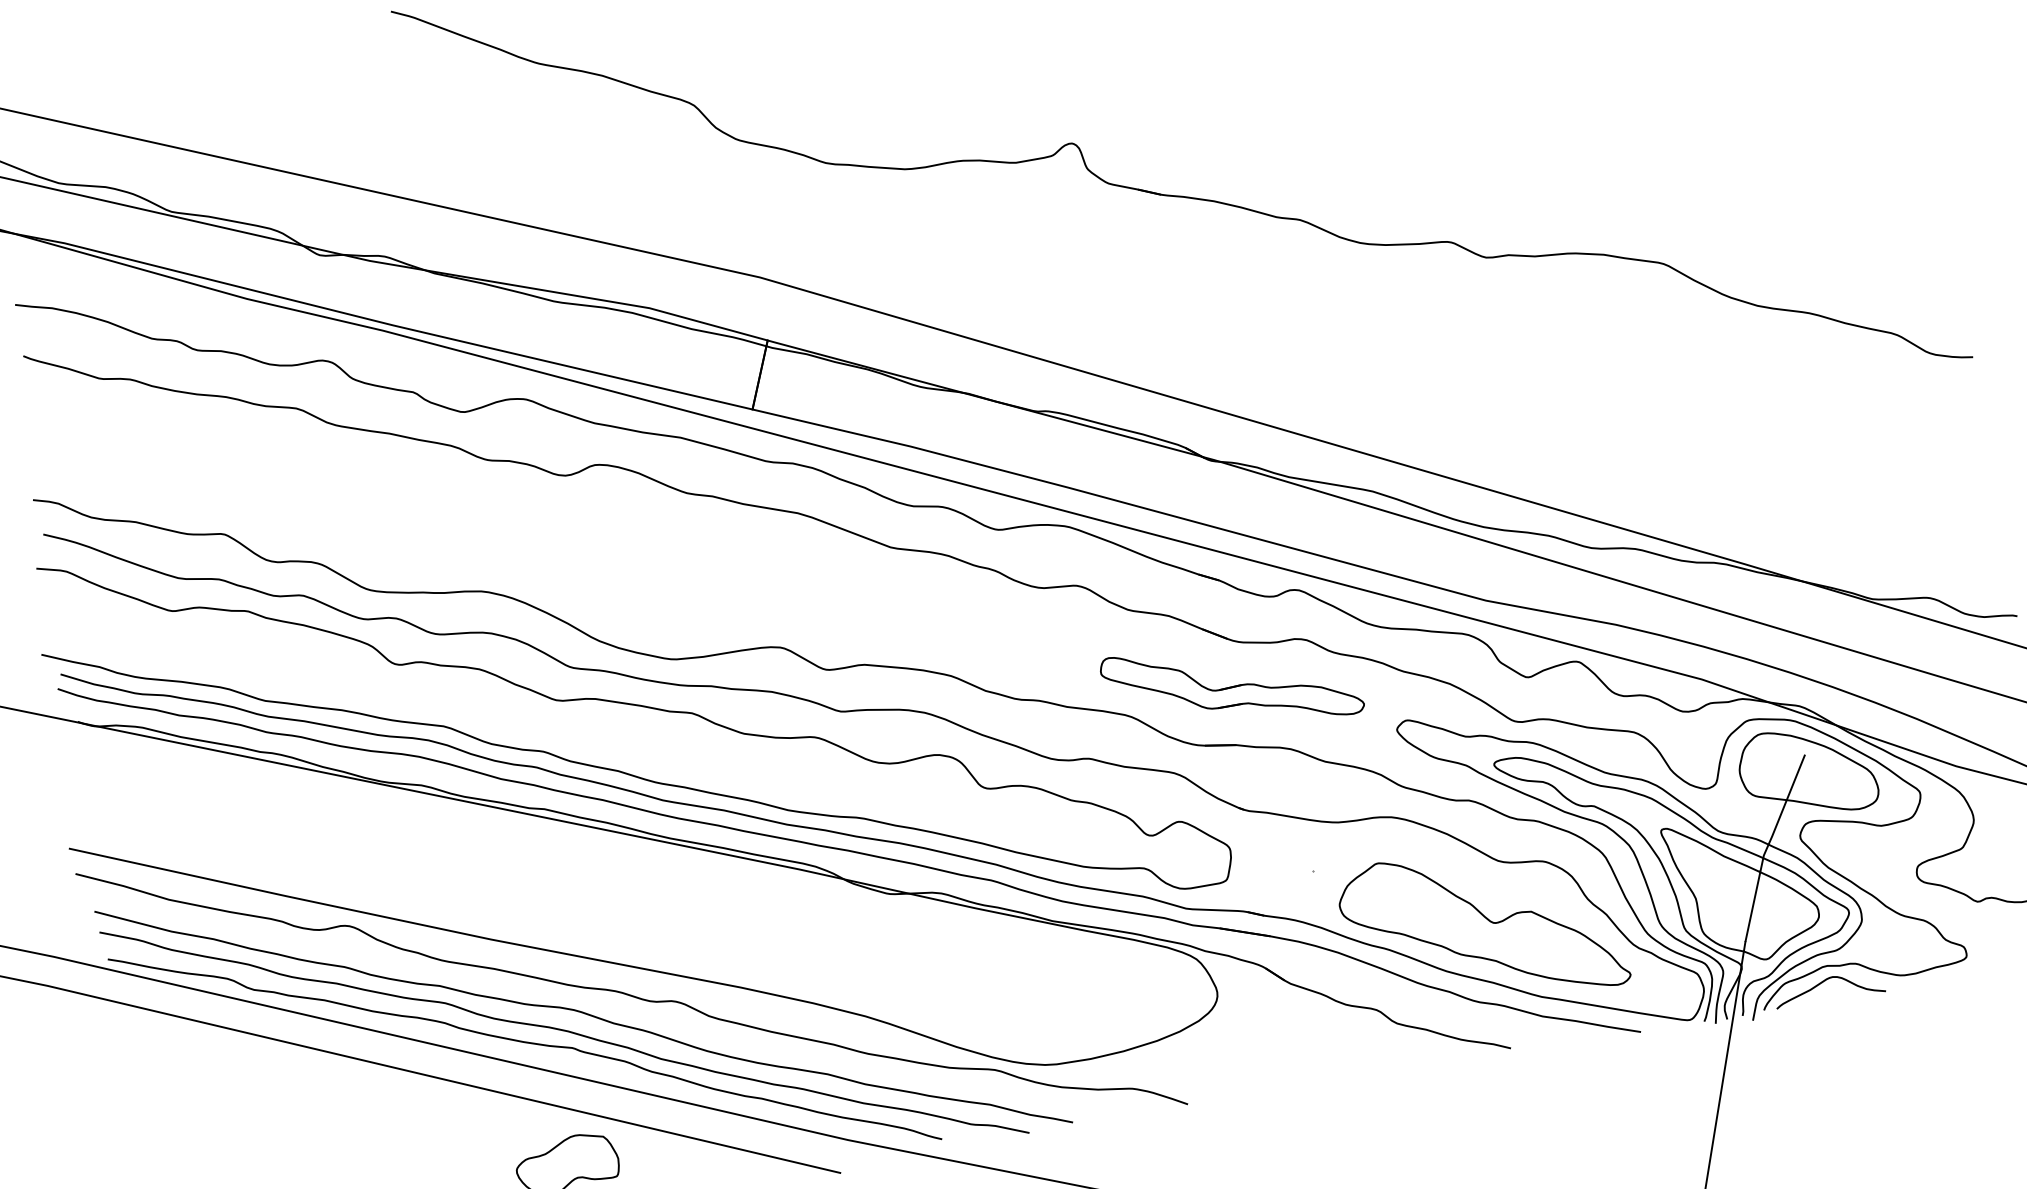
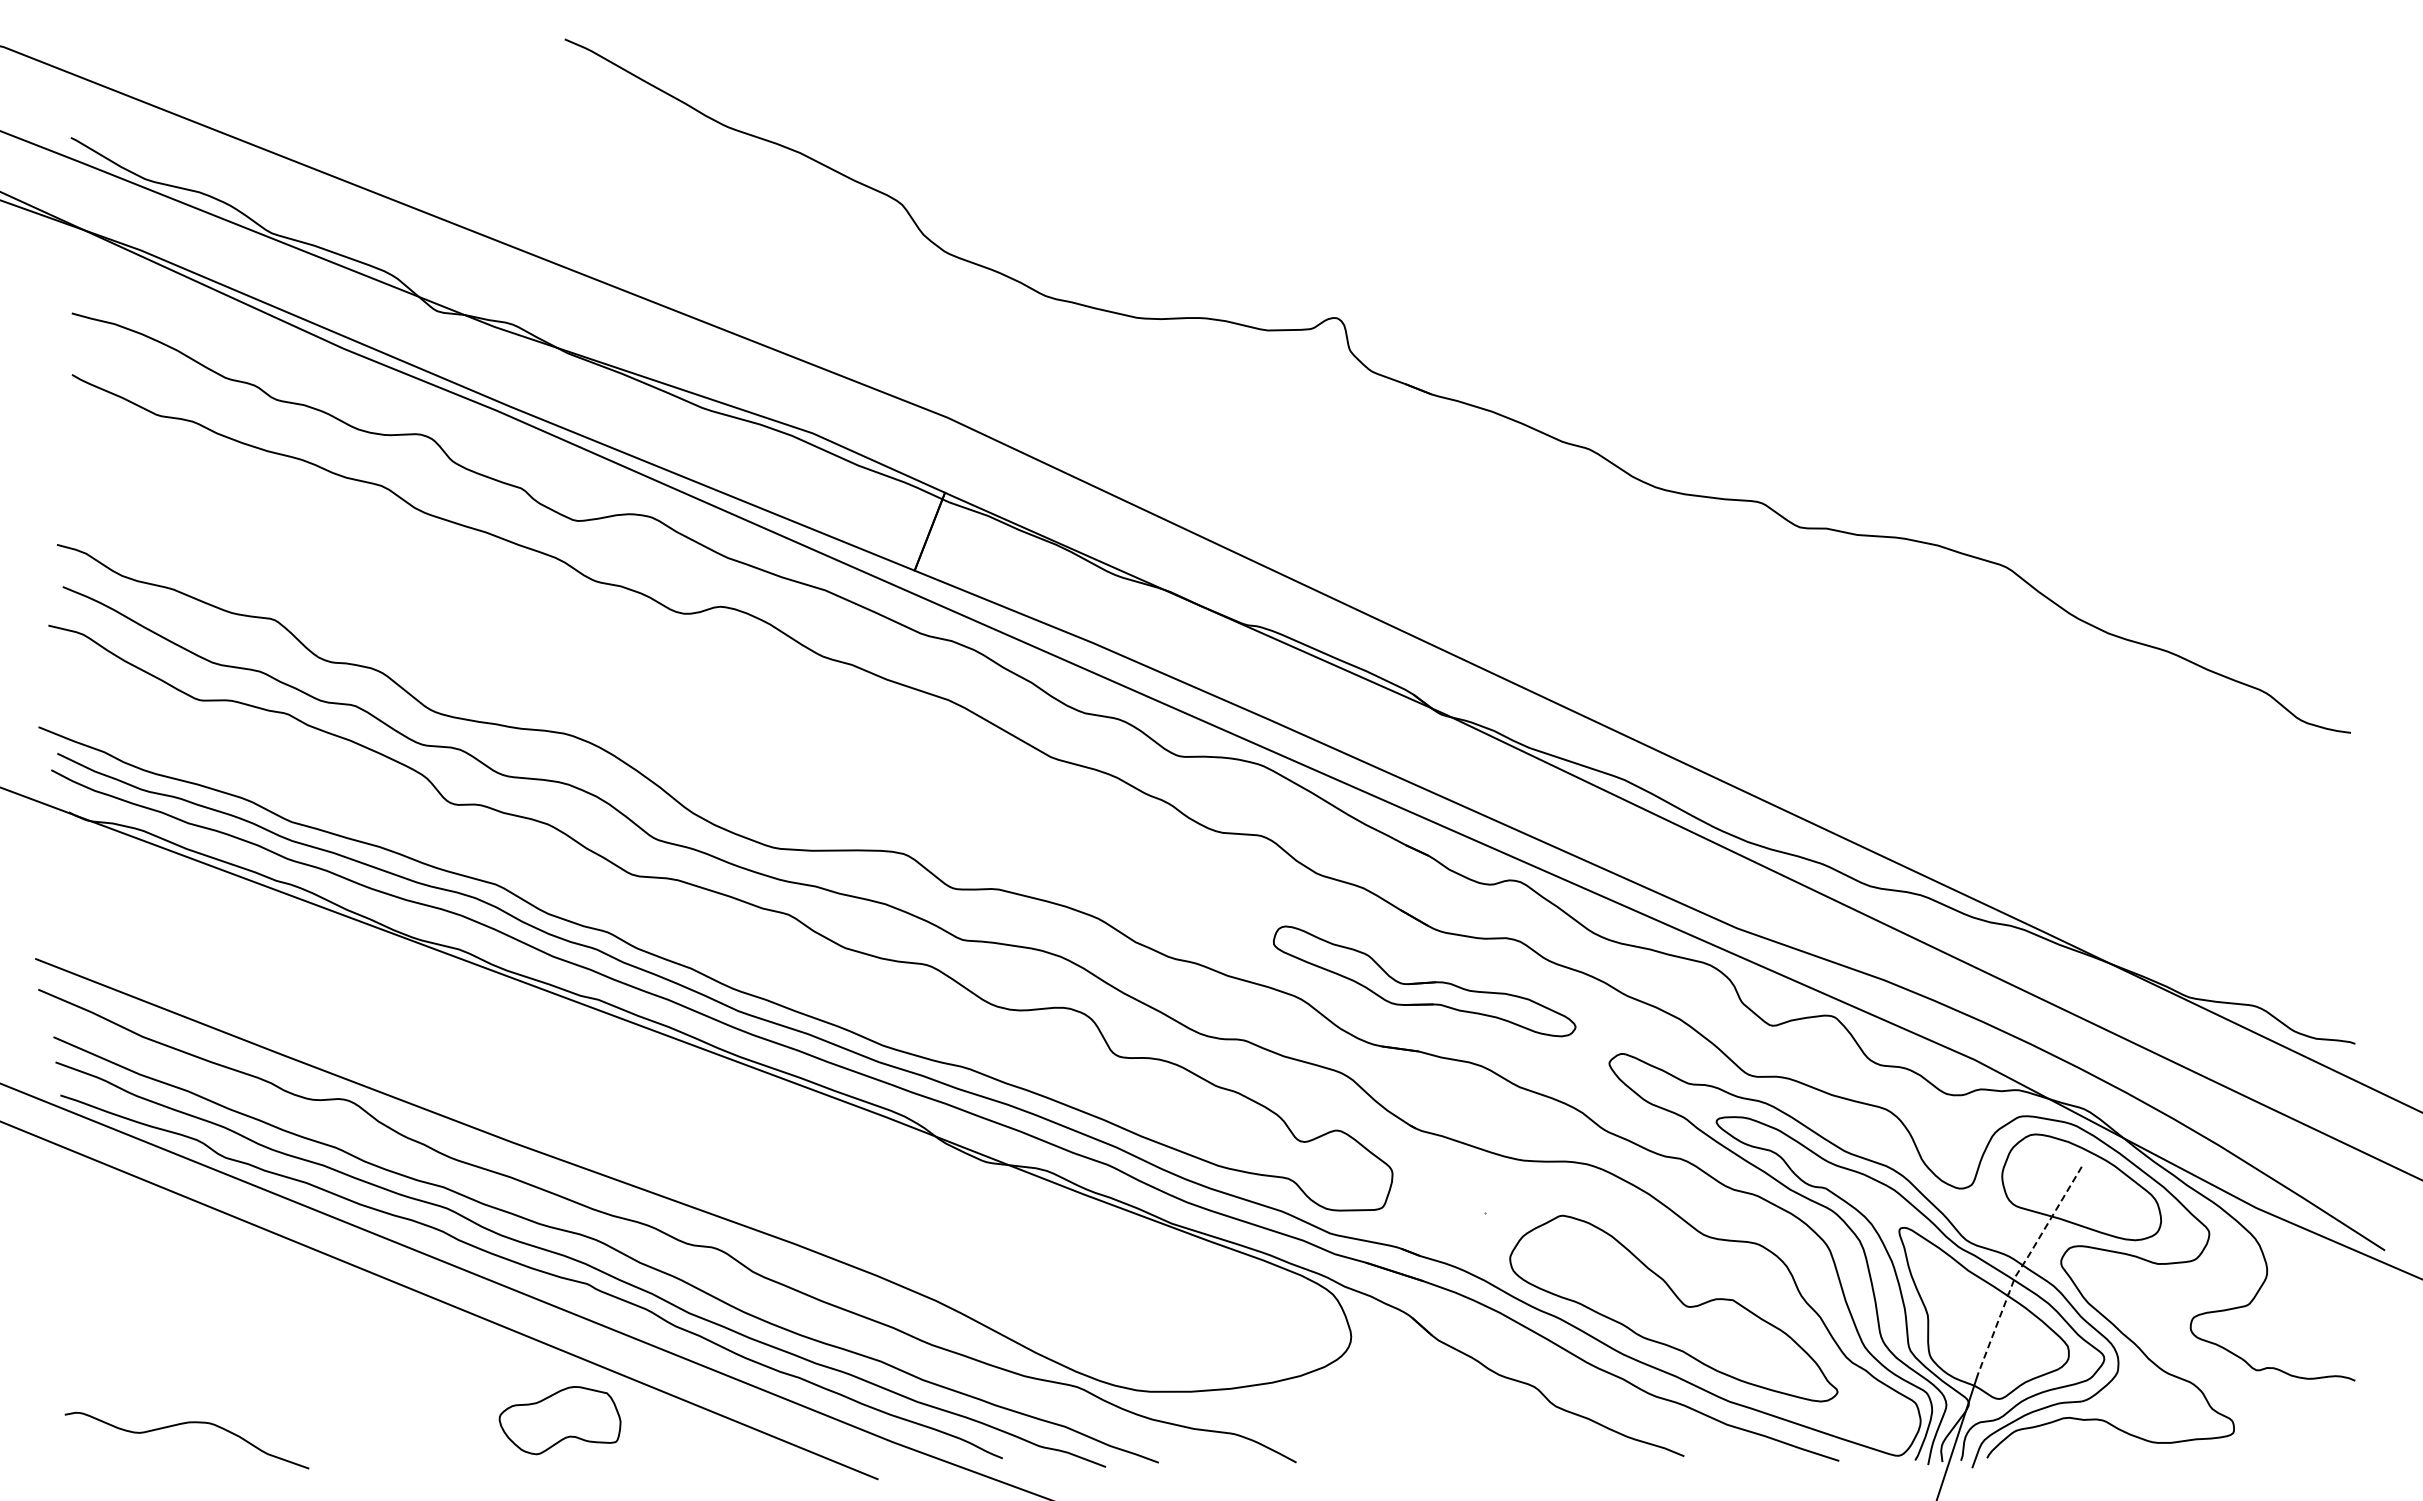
line: (1767, 846) -> (2021, 1267), solid -> dashed
curve: (1824, 981) -> (2063, 1435), removed

